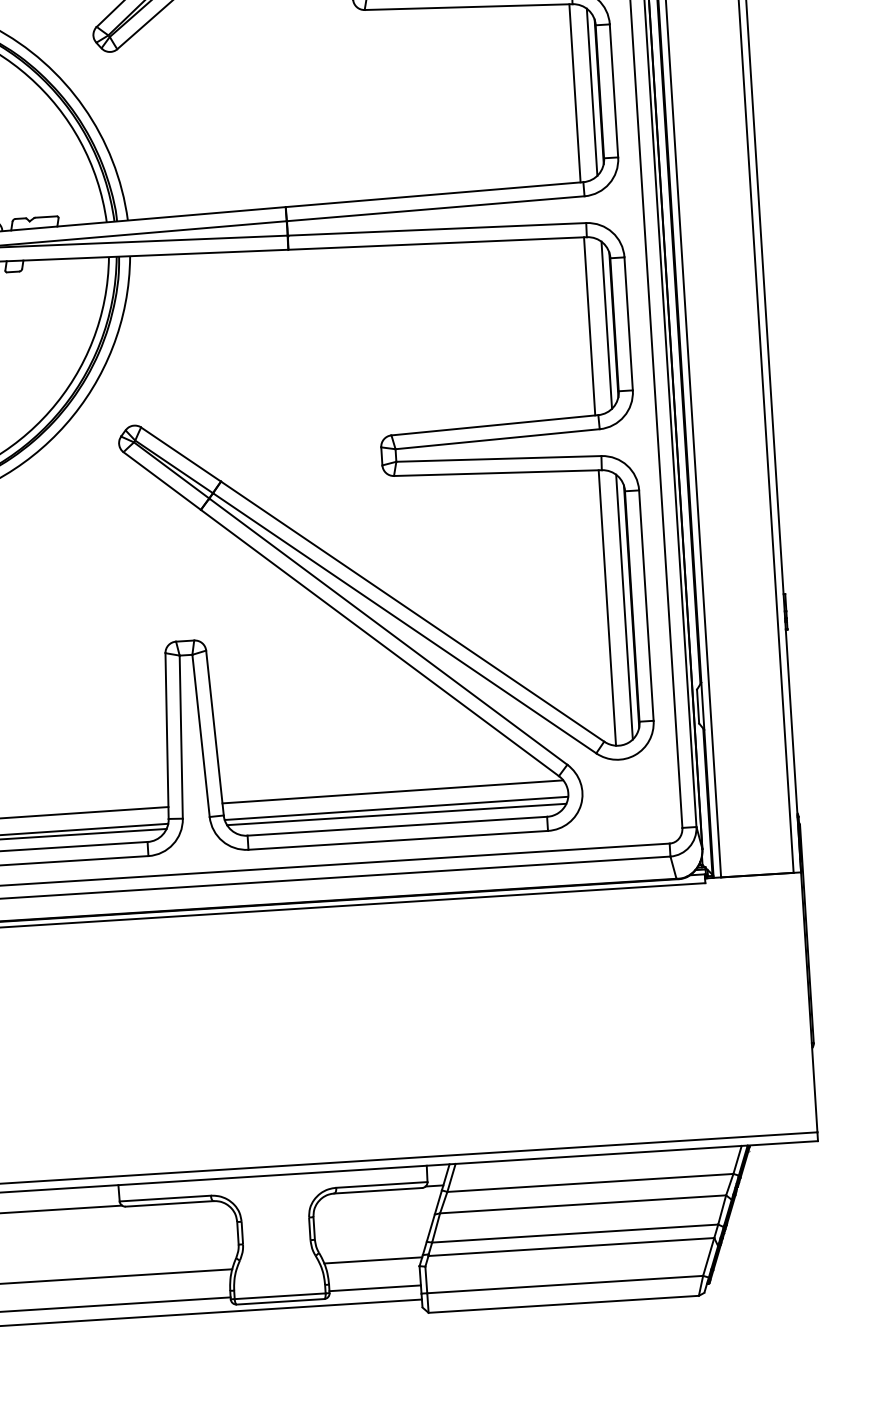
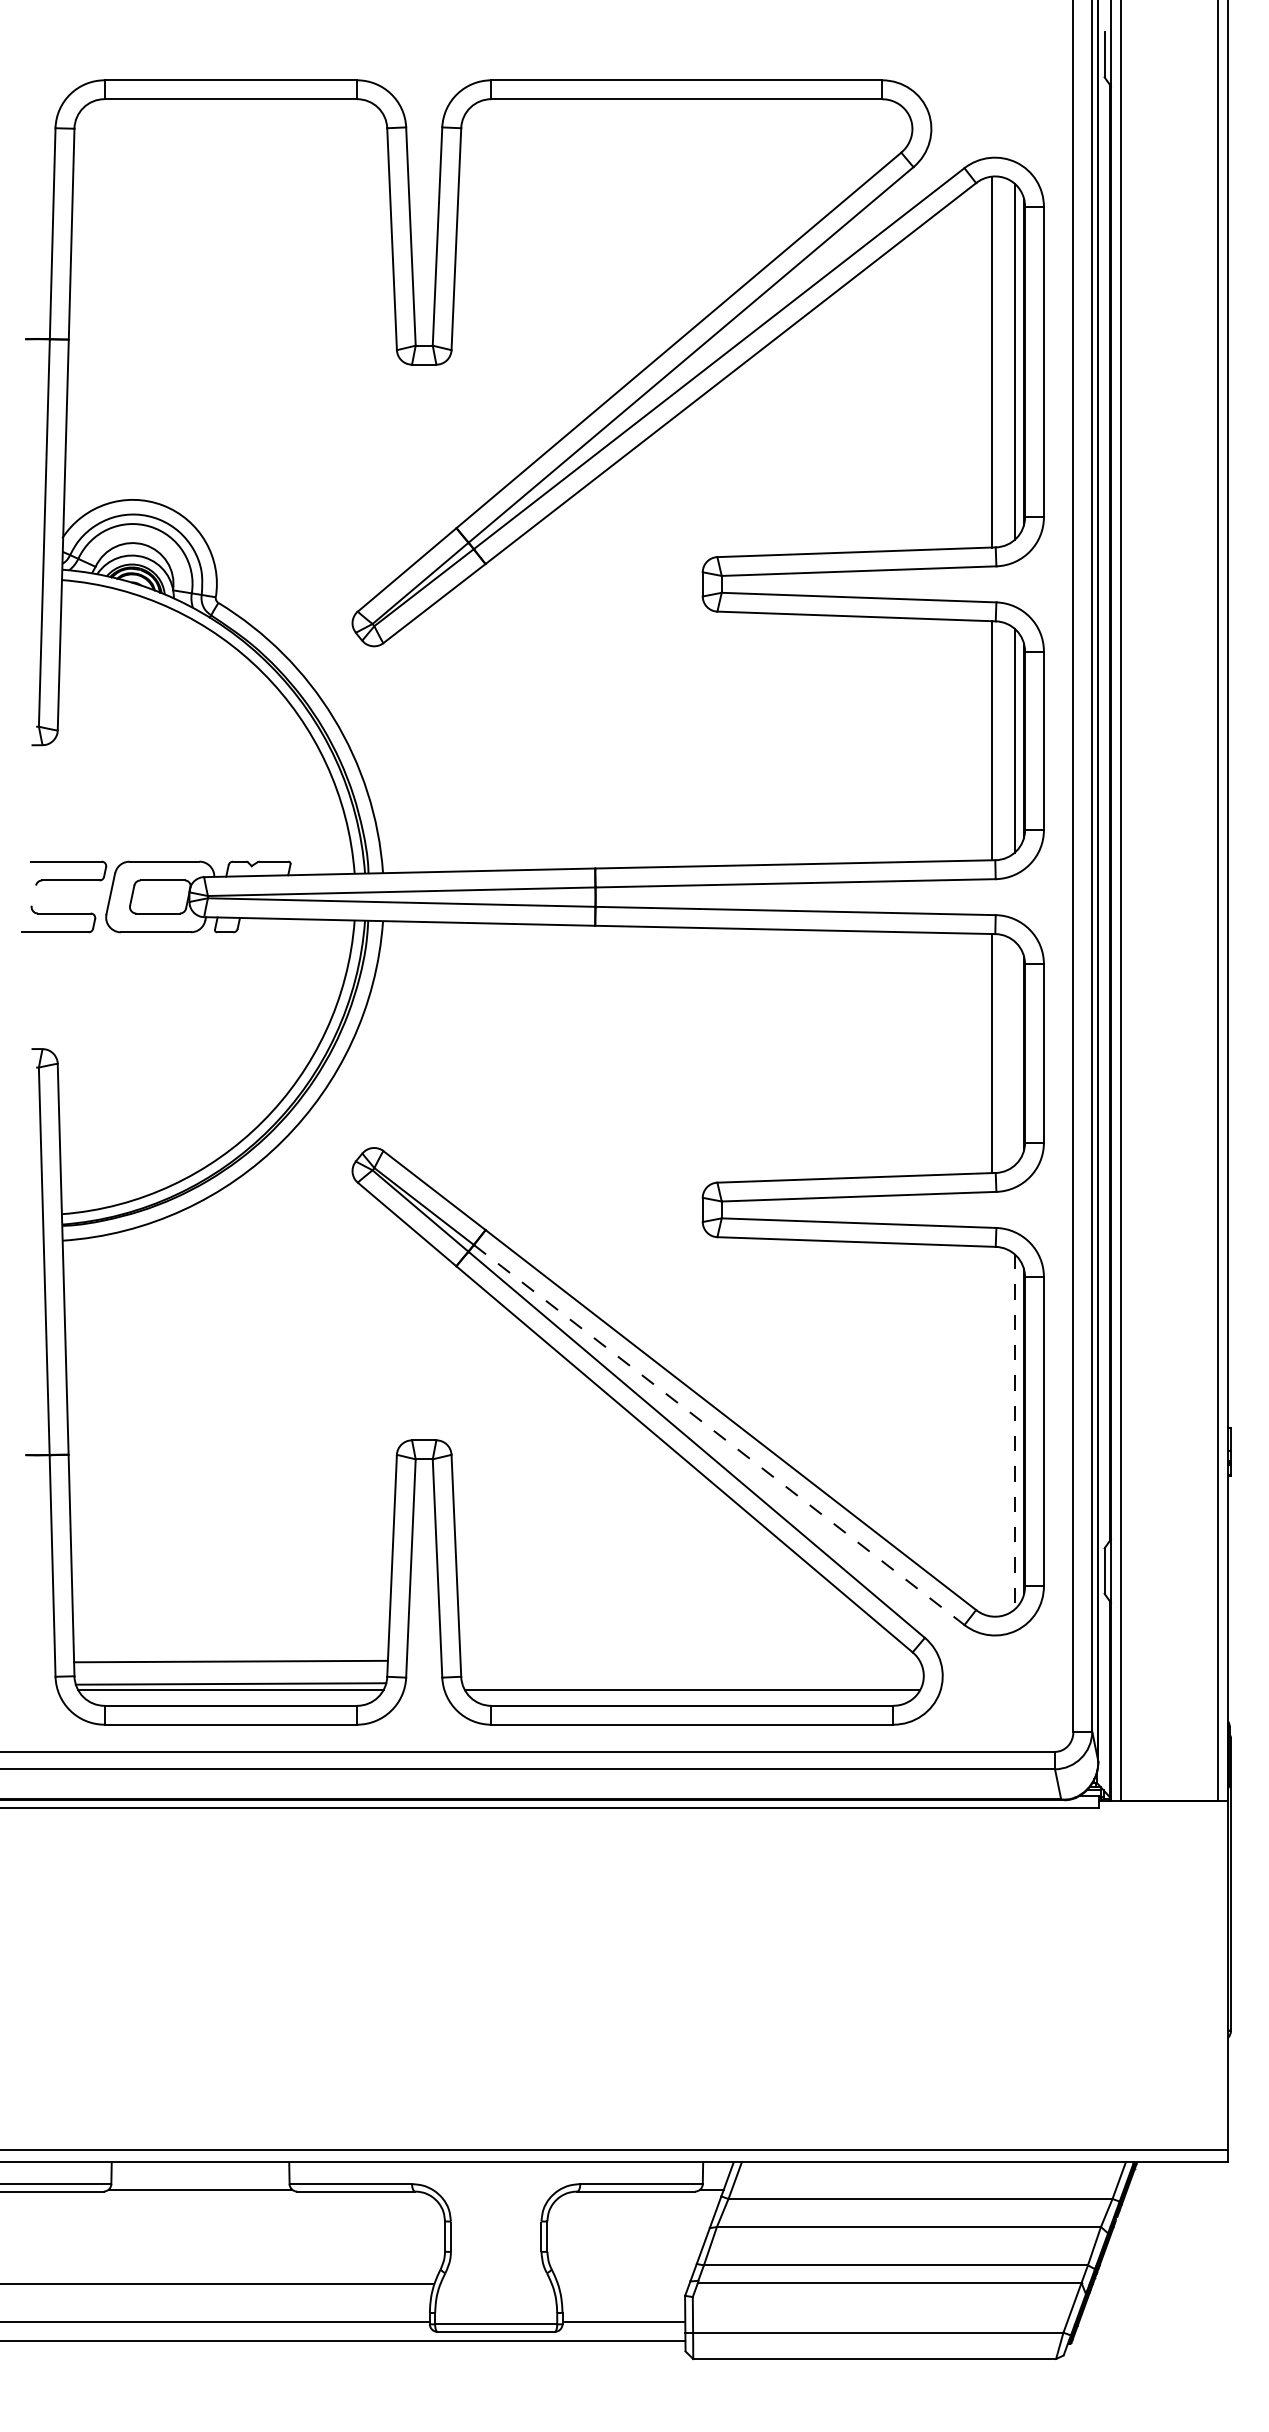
line: (606, 325) -> (1014, 1053), removed
line: (624, 606) -> (1014, 1431), solid -> dashed
line: (607, 607) -> (991, 1431), removed
line: (404, 623) -> (719, 1435), solid -> dashed
line: (392, 791) -> (688, 1659), removed
line: (396, 808) -> (692, 1681), removed
line: (373, 1260) -> (623, 2284), removed

